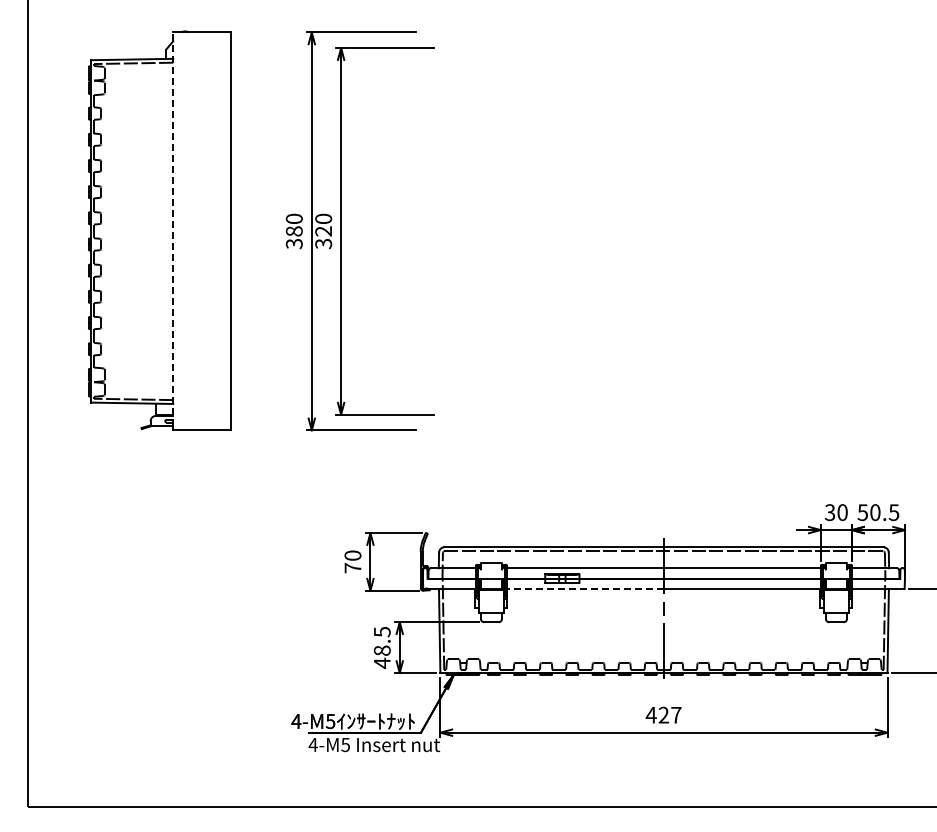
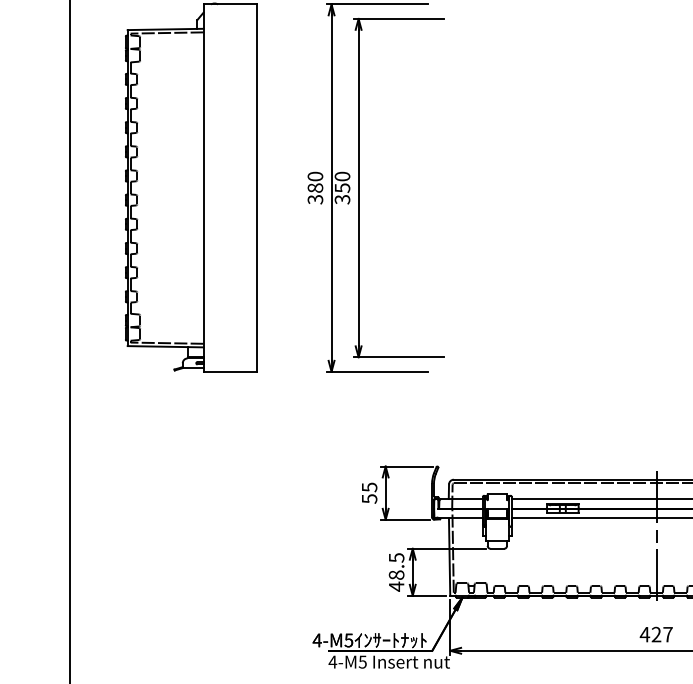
line: (173, 229) -> (203, 186), dashed -> solid
text: (323, 231) -> (342, 188), 320 -> 350
text: (352, 561) -> (369, 492), 70 -> 55
line: (585, 589) -> (584, 518), dashed -> solid

